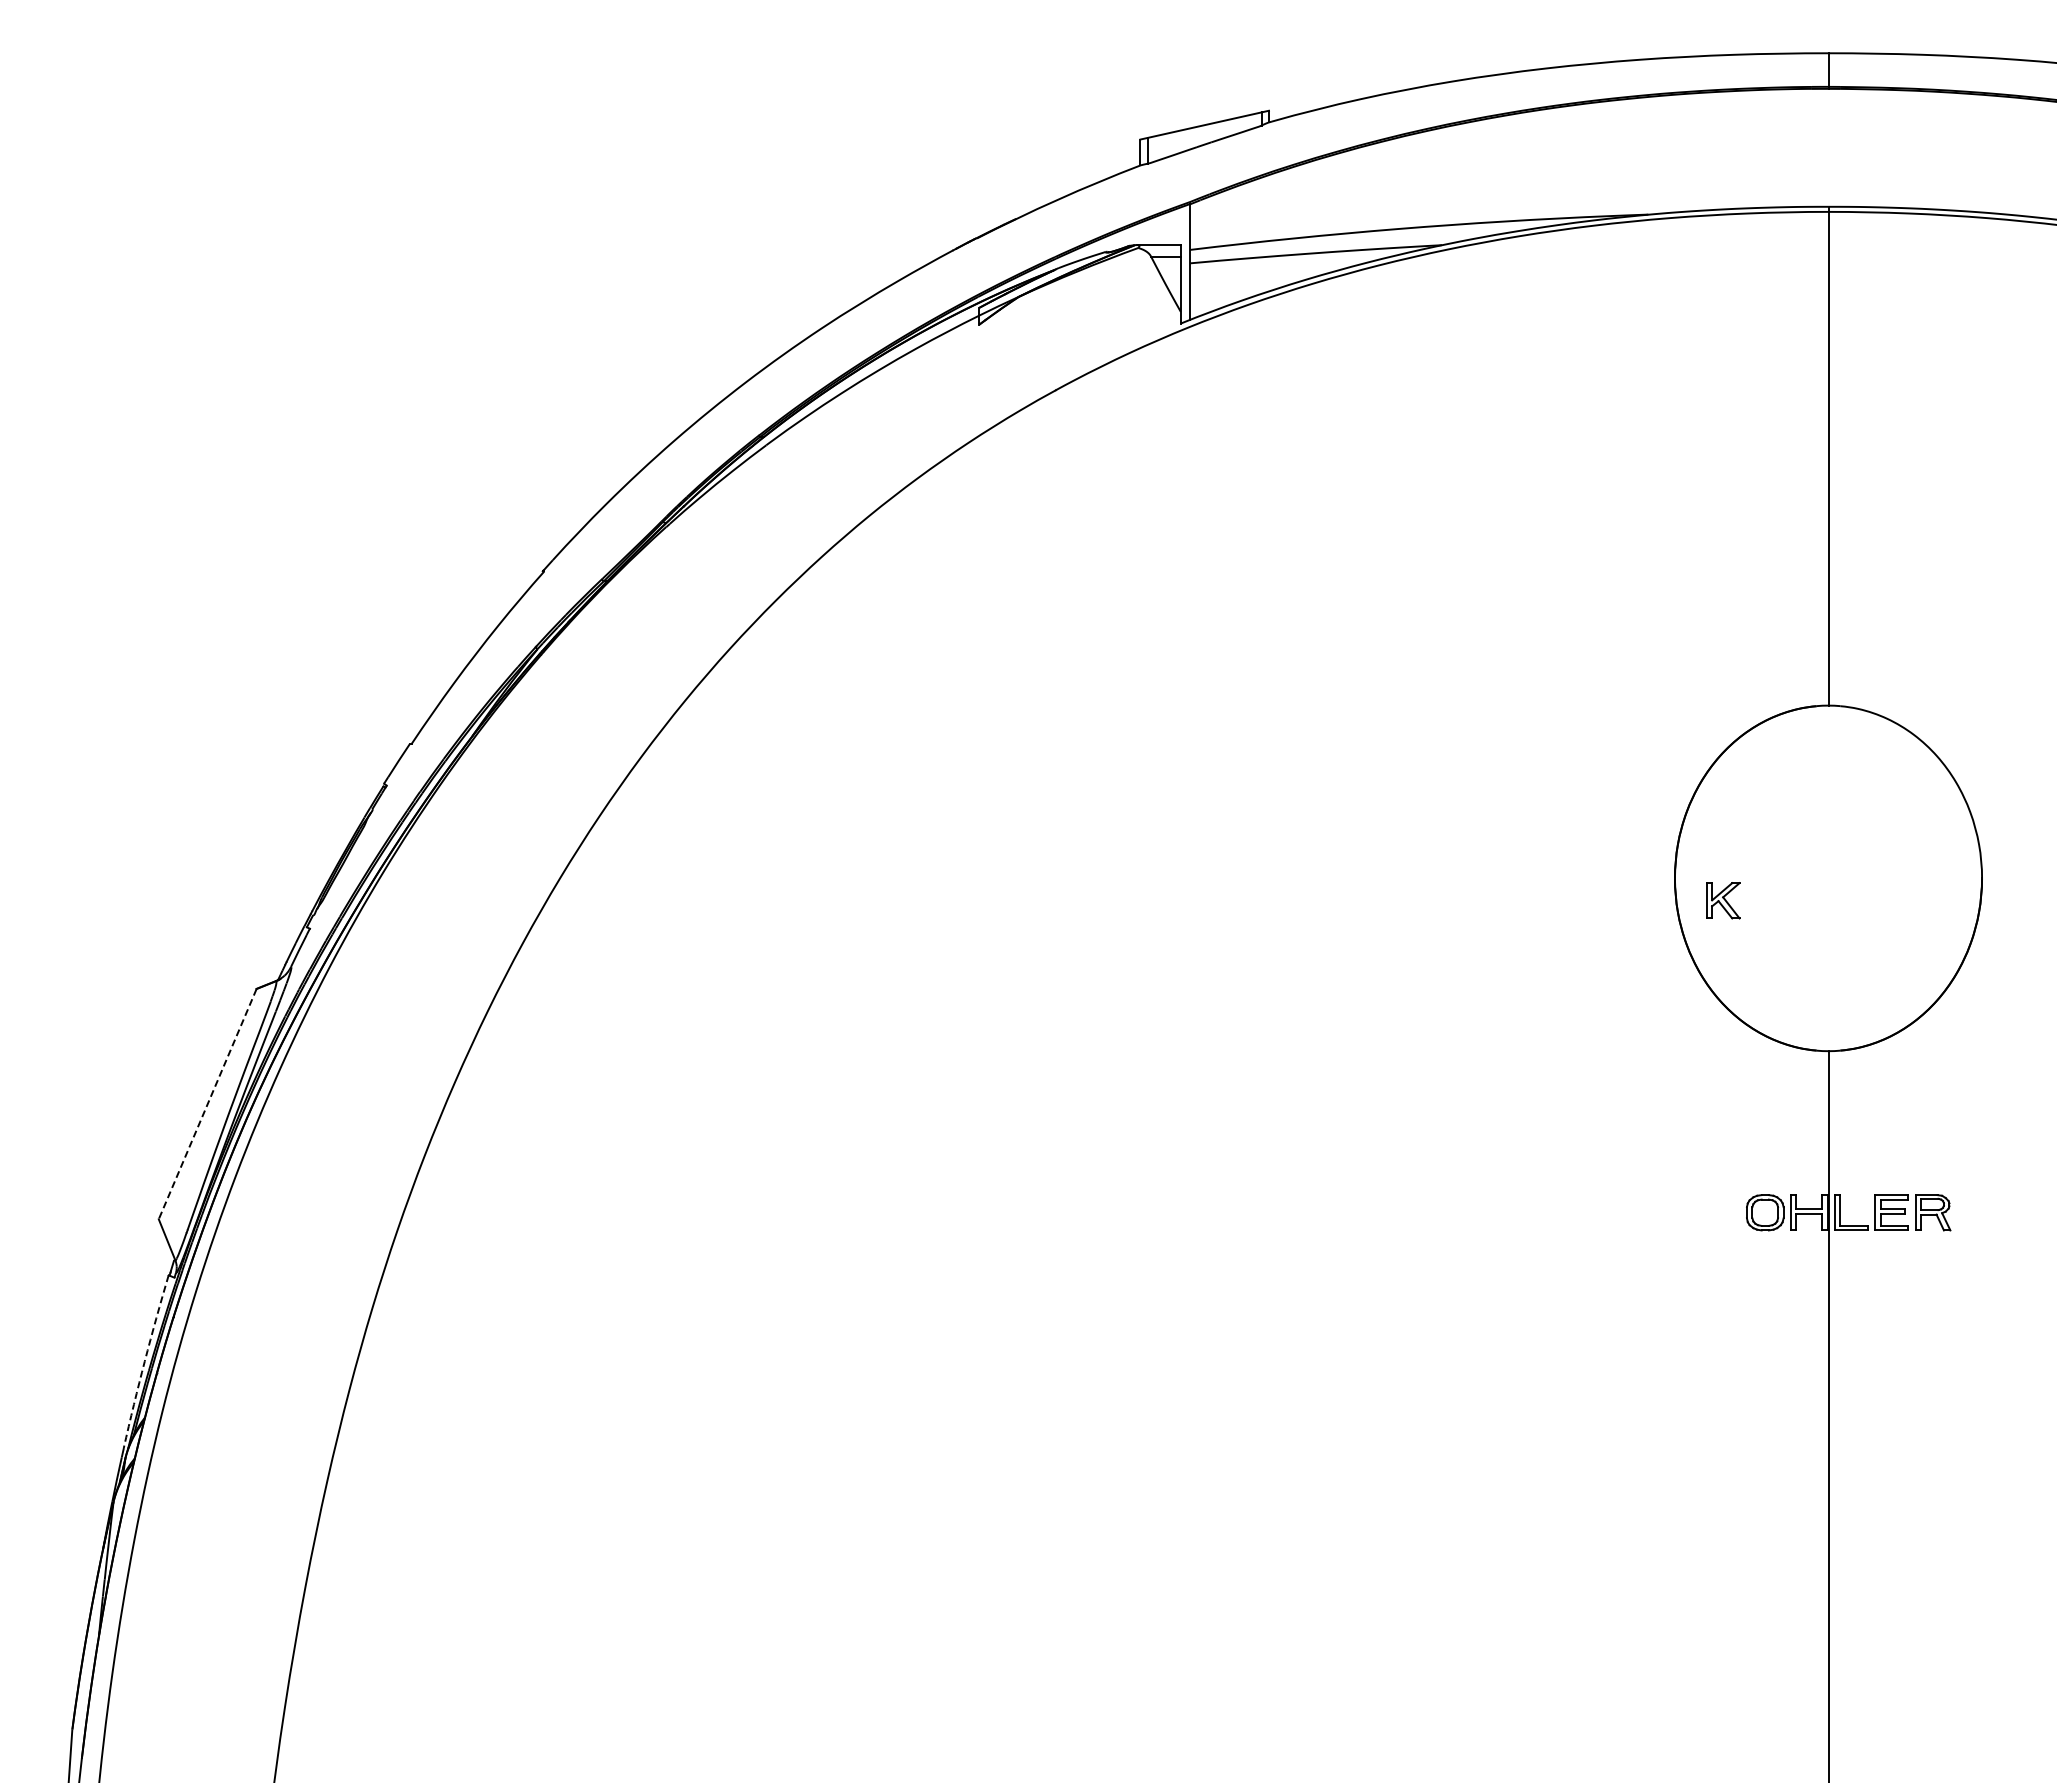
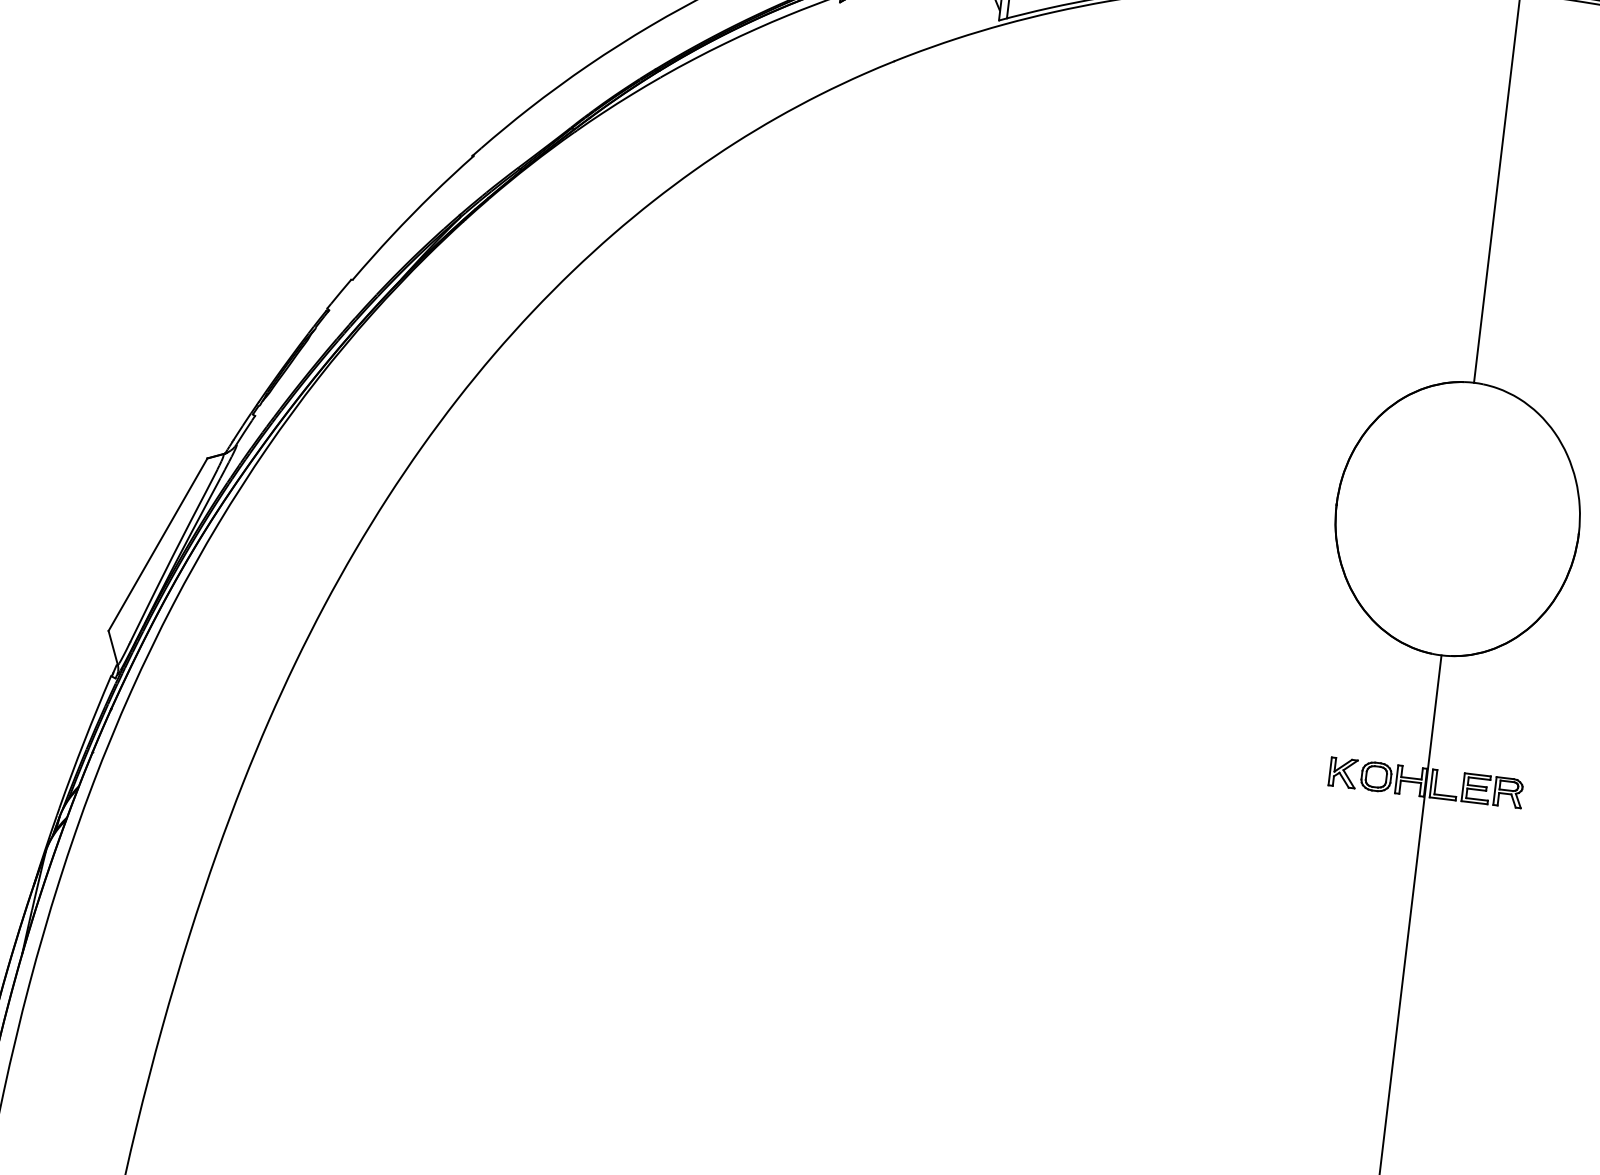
part: (1723, 900) -> (1343, 772), moved
line: (207, 1104) -> (157, 544), dashed -> solid
arc: (144, 1361) -> (83, 741), dashed -> solid

